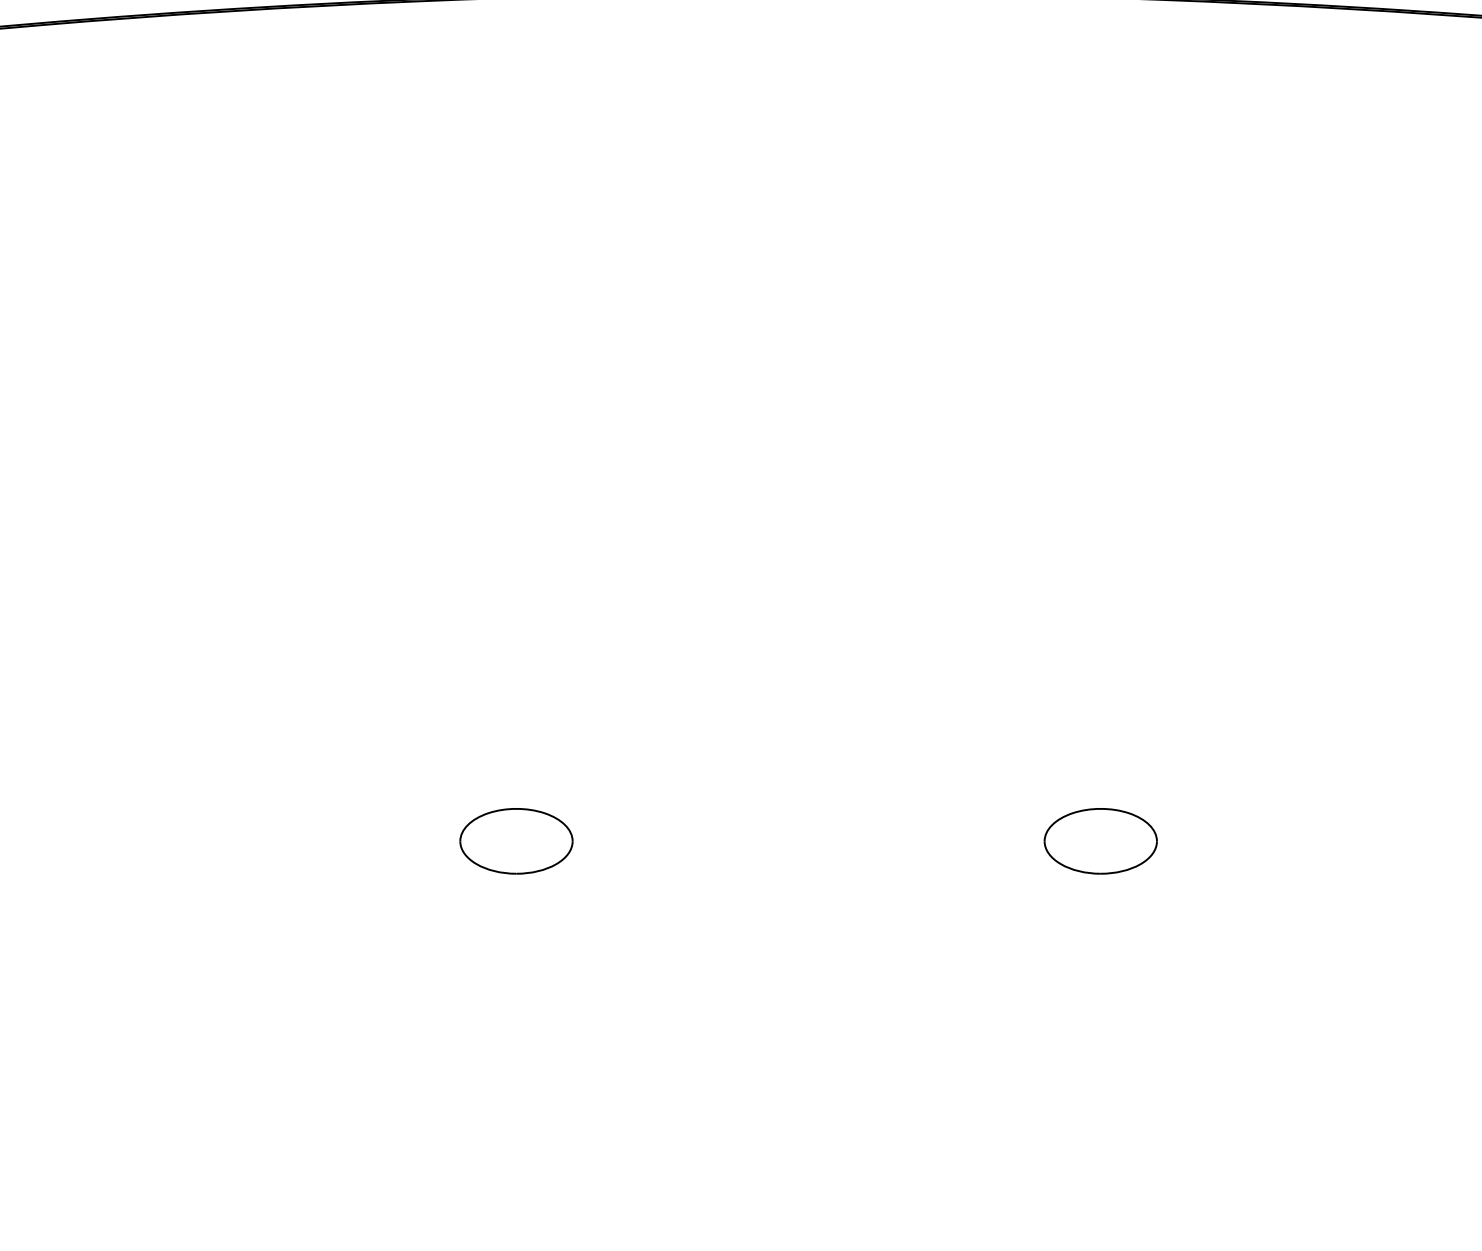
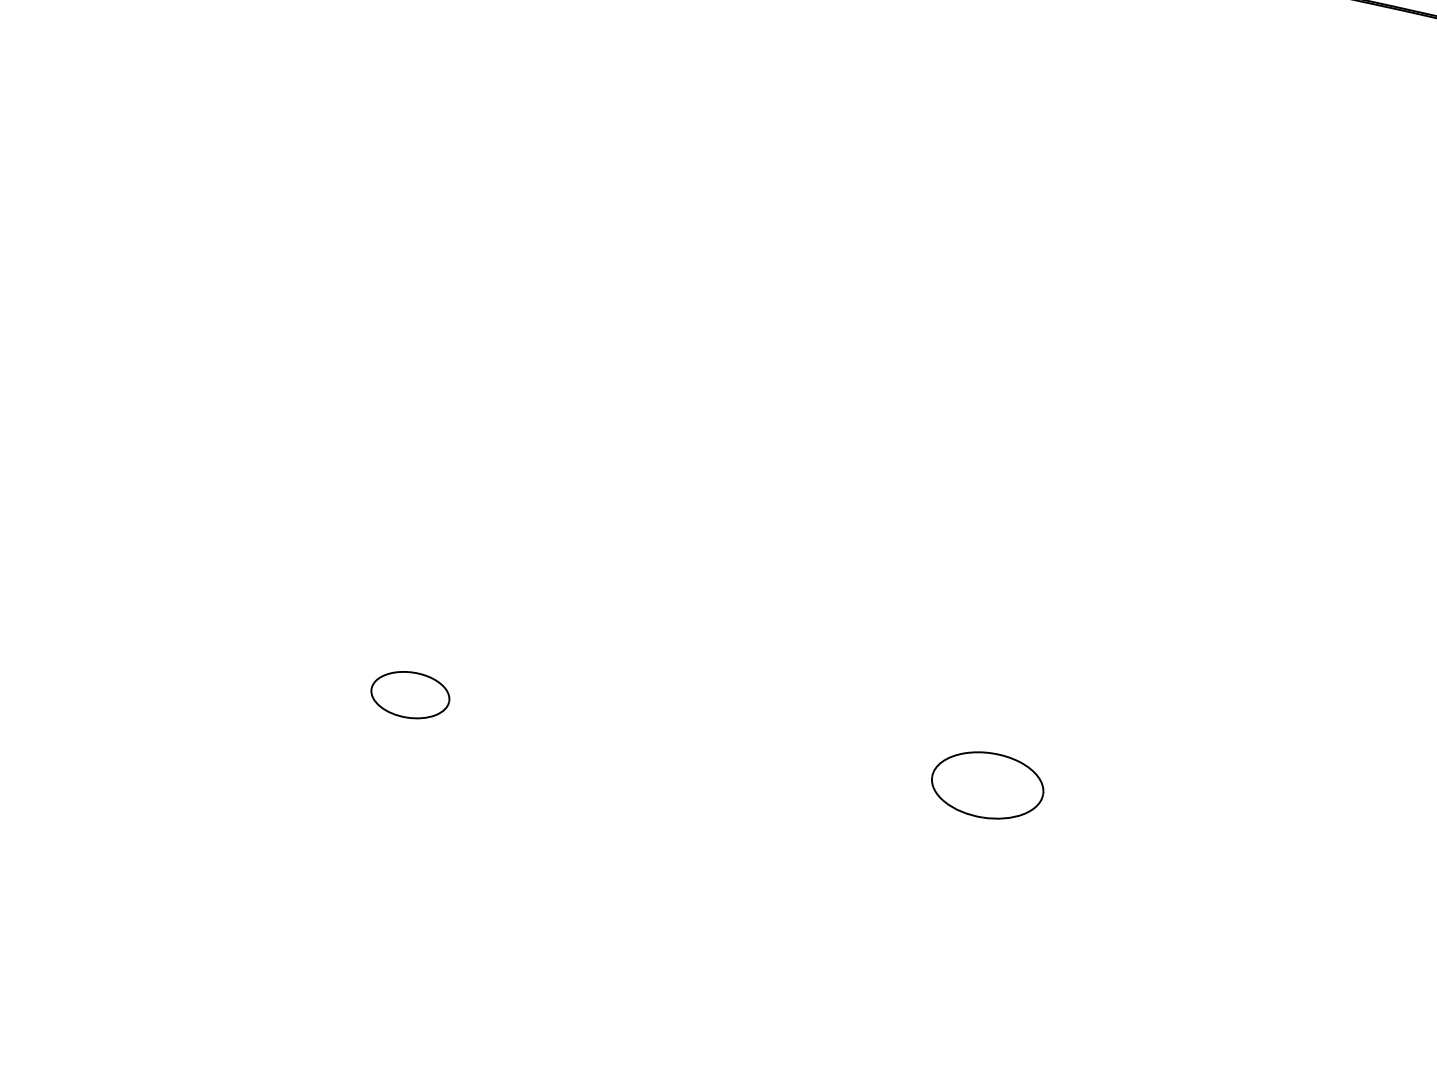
part: (516, 841) -> (410, 695), size x0.7

